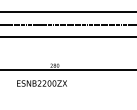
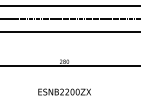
text: (41, 83) -> (64, 92), moved

